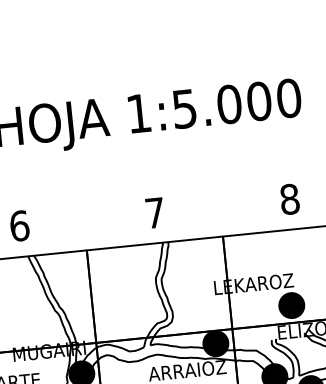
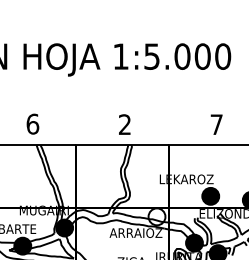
text: (289, 199) -> (216, 124), 8 -> 7
text: (154, 212) -> (124, 124), 7 -> 2
fill: (215, 343) -> (156, 216), removed

